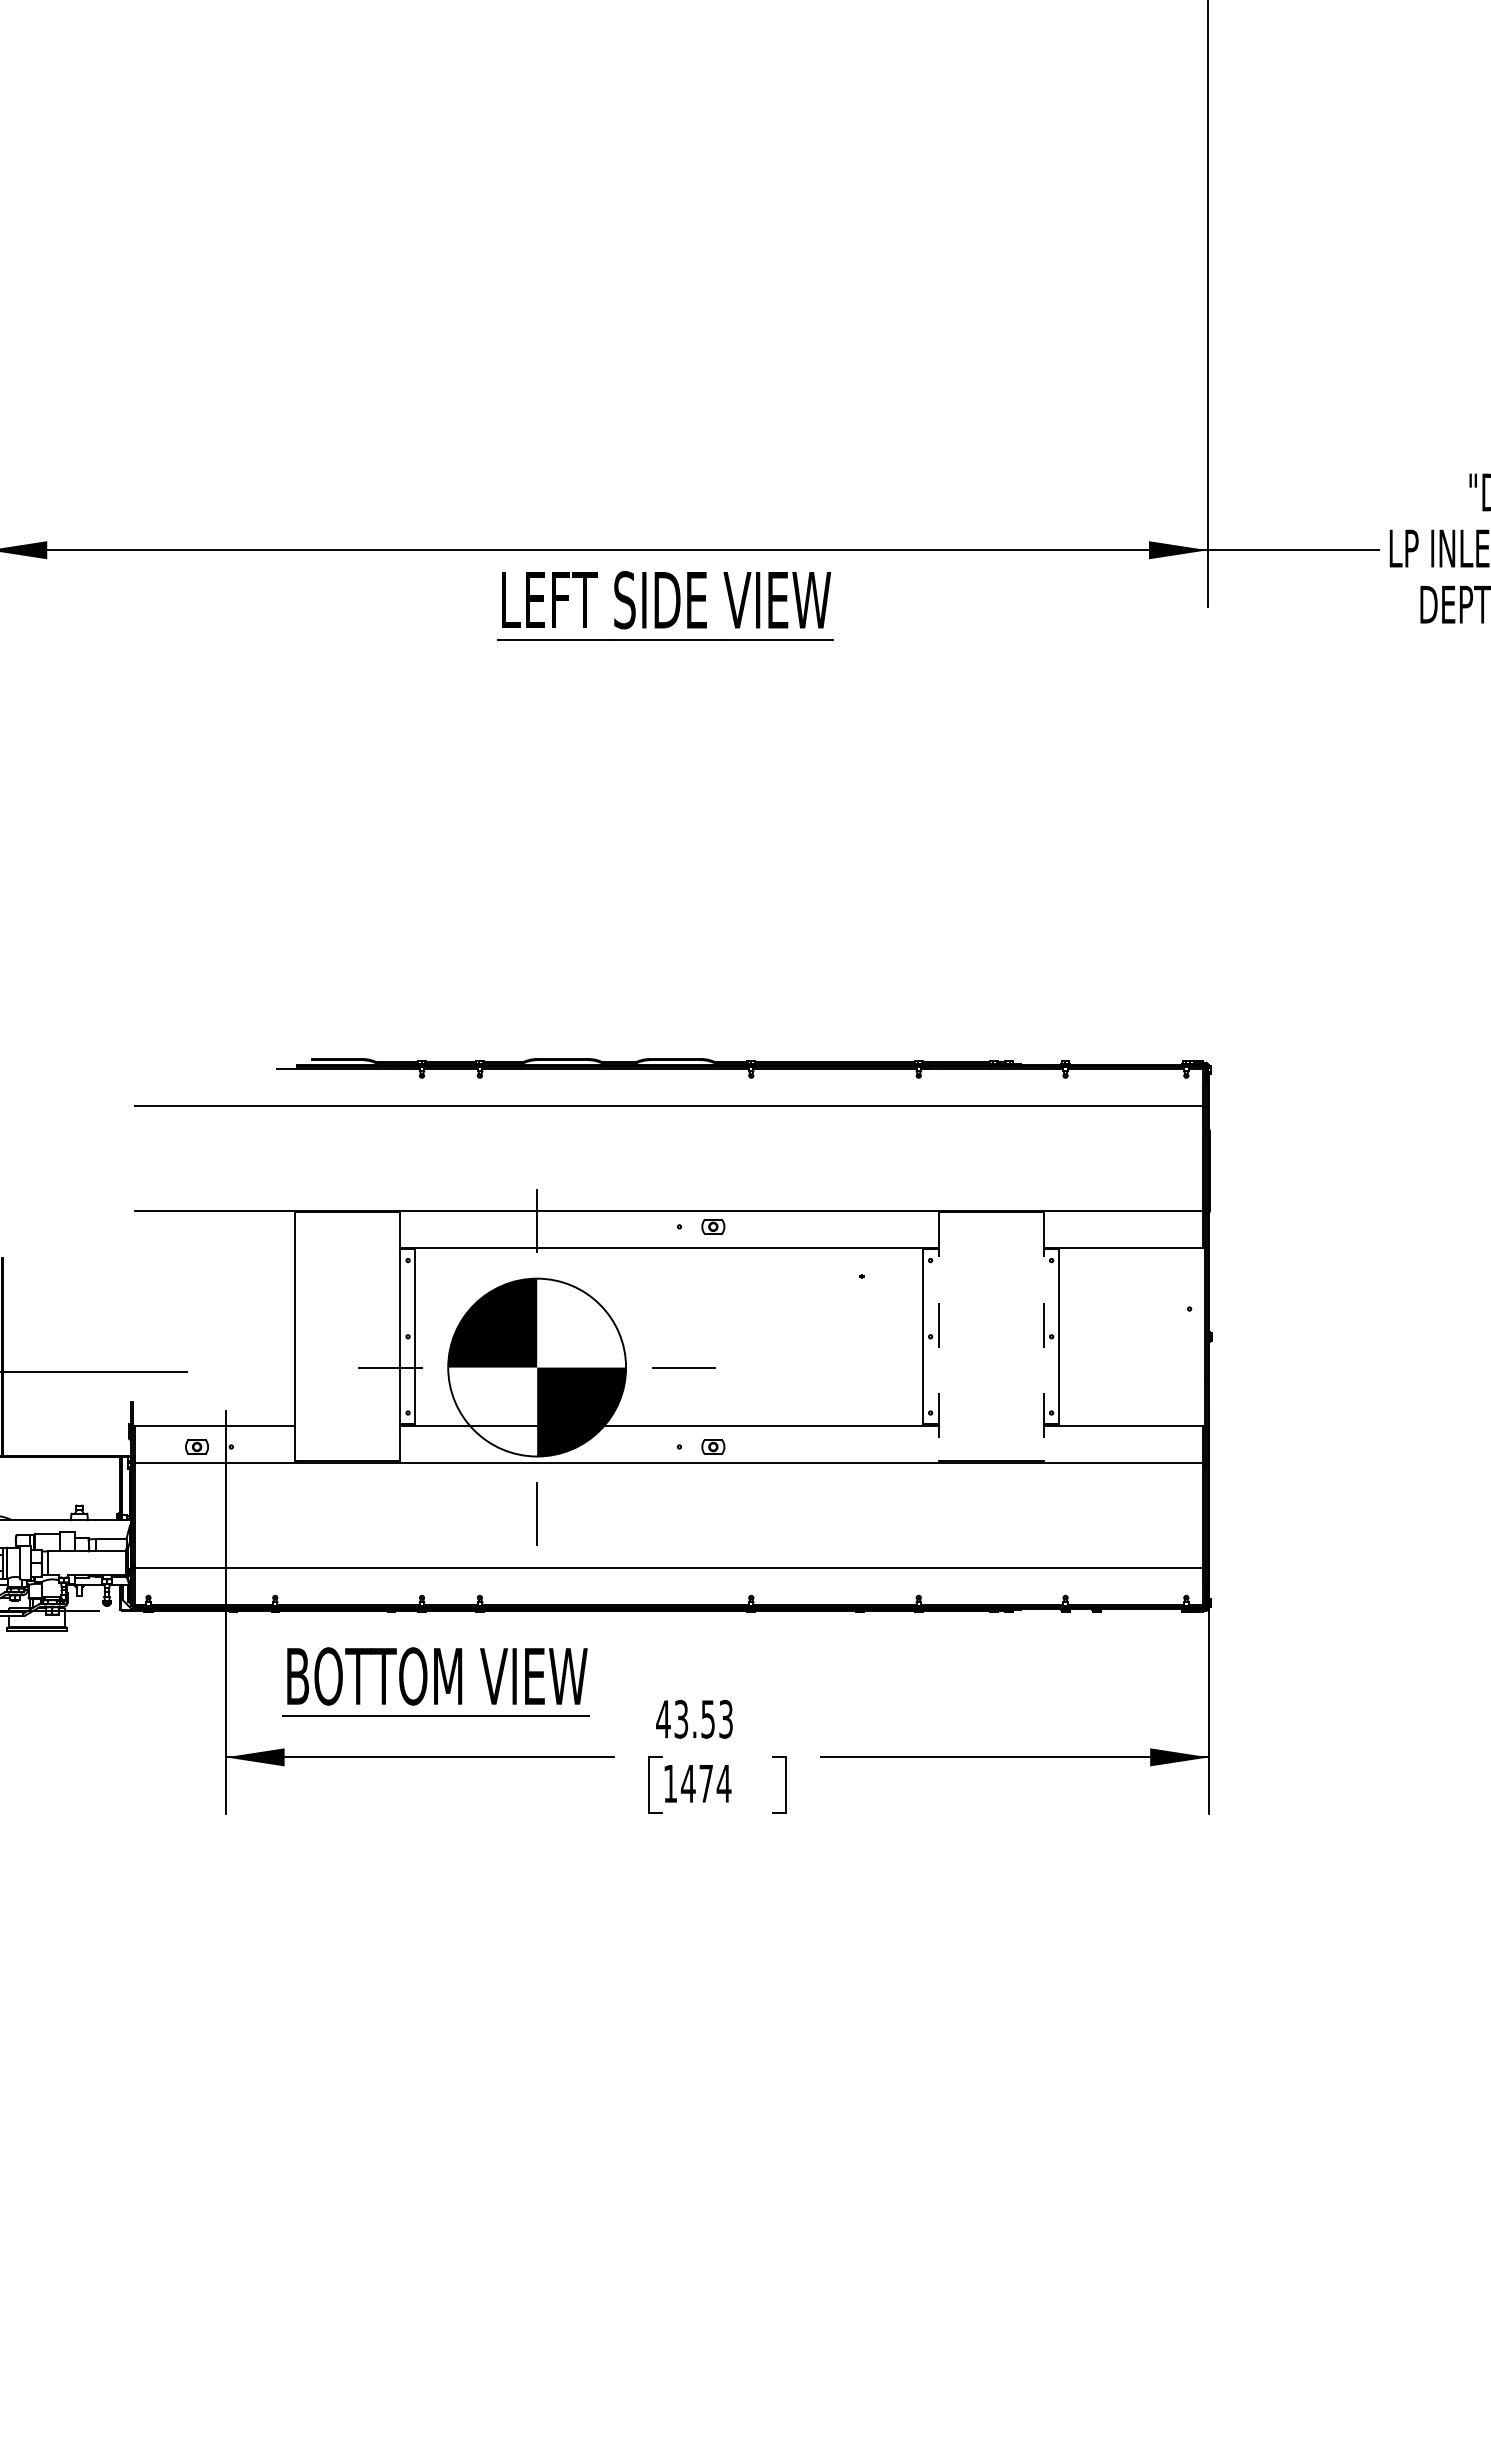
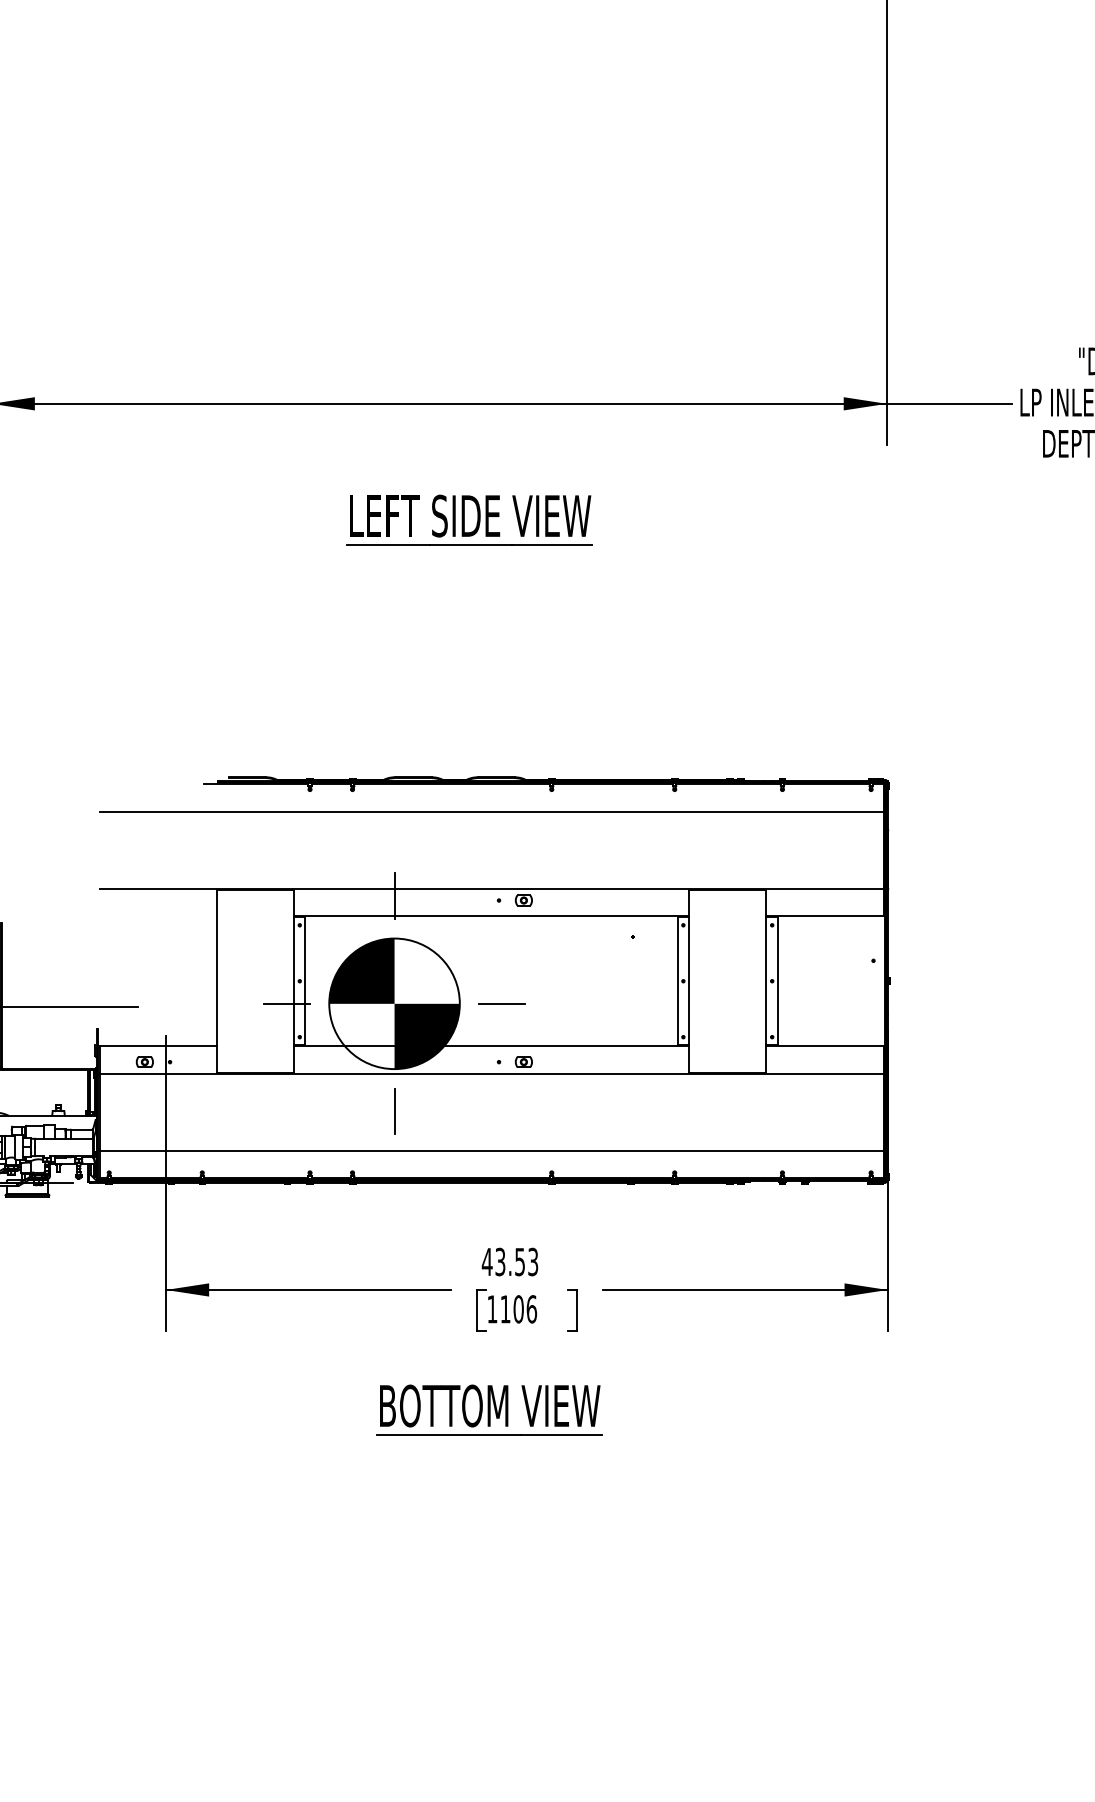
part: (665, 605) -> (469, 520), moved
line: (938, 1336) -> (689, 981), dashed -> solid
line: (1043, 1336) -> (766, 981), dashed -> solid
part: (435, 1681) -> (488, 1409), moved
text: (706, 1783) -> (518, 1309), 1474 -> 1106

